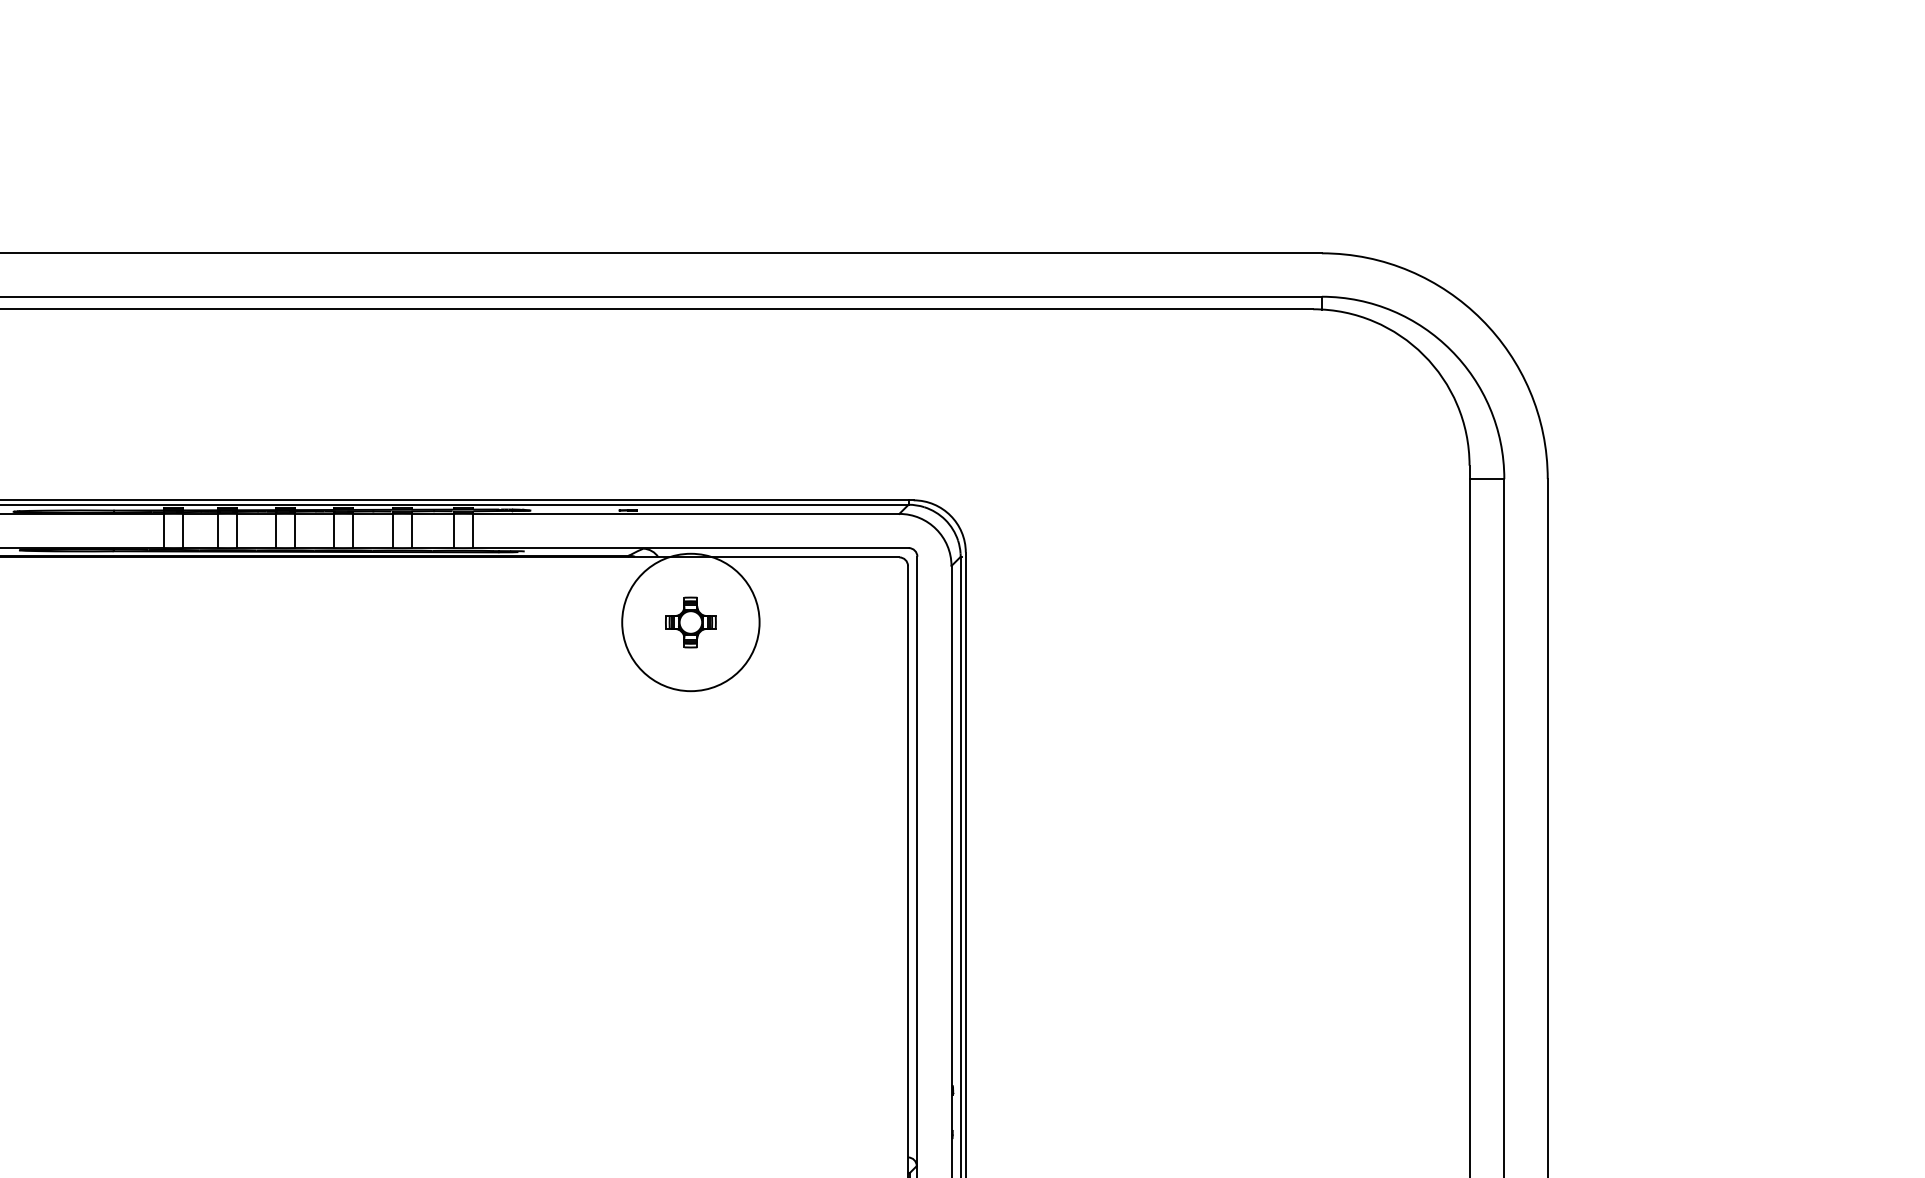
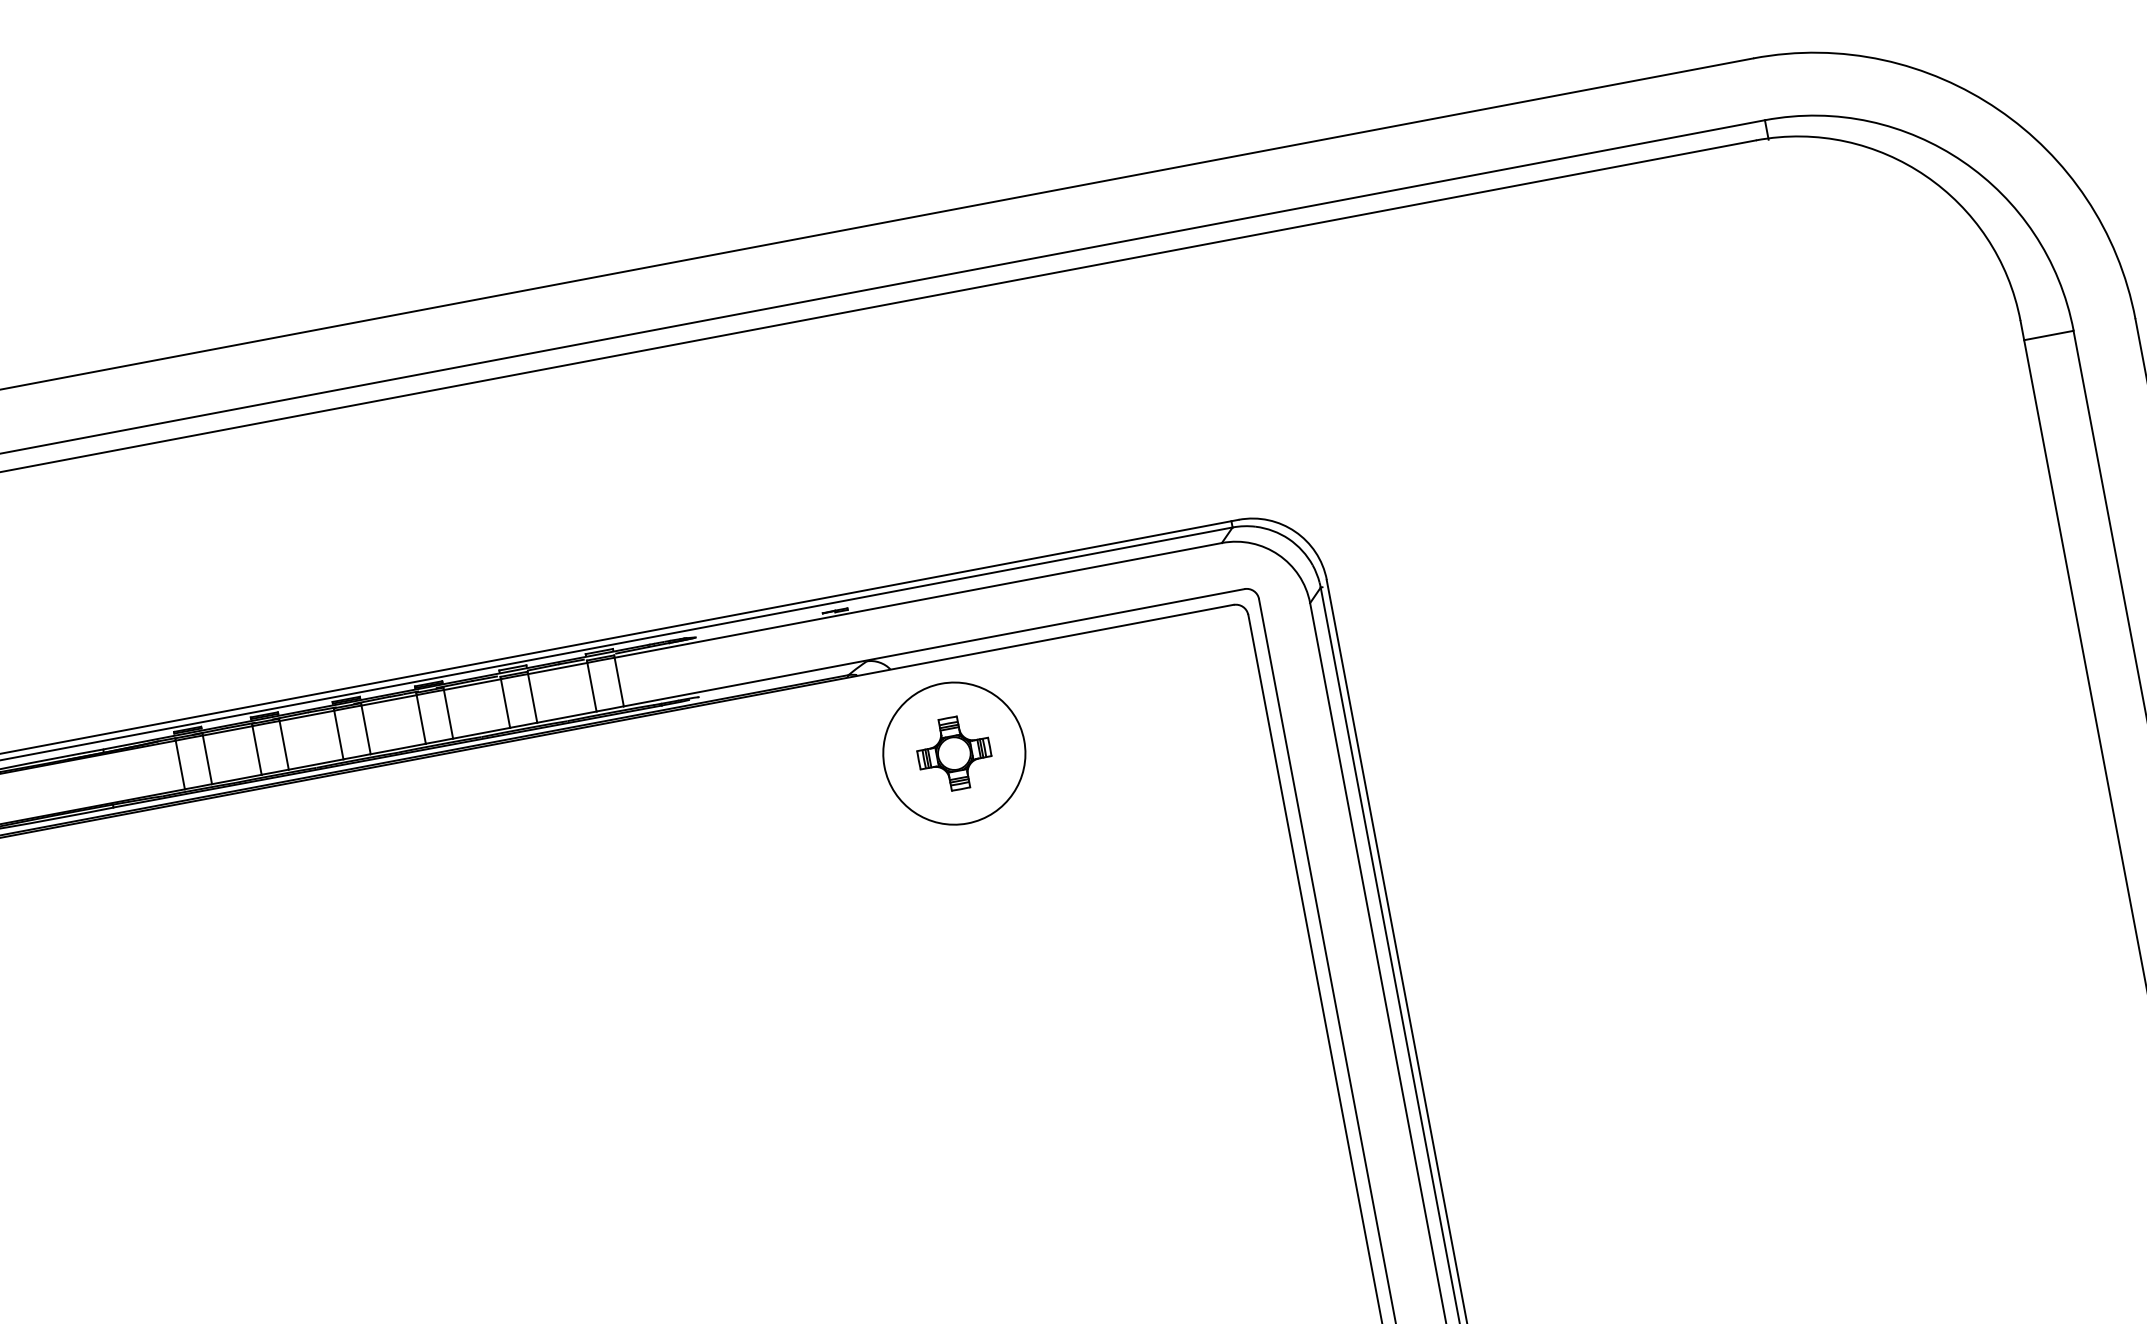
circle: (690, 622) -> (953, 753), size x0.71

